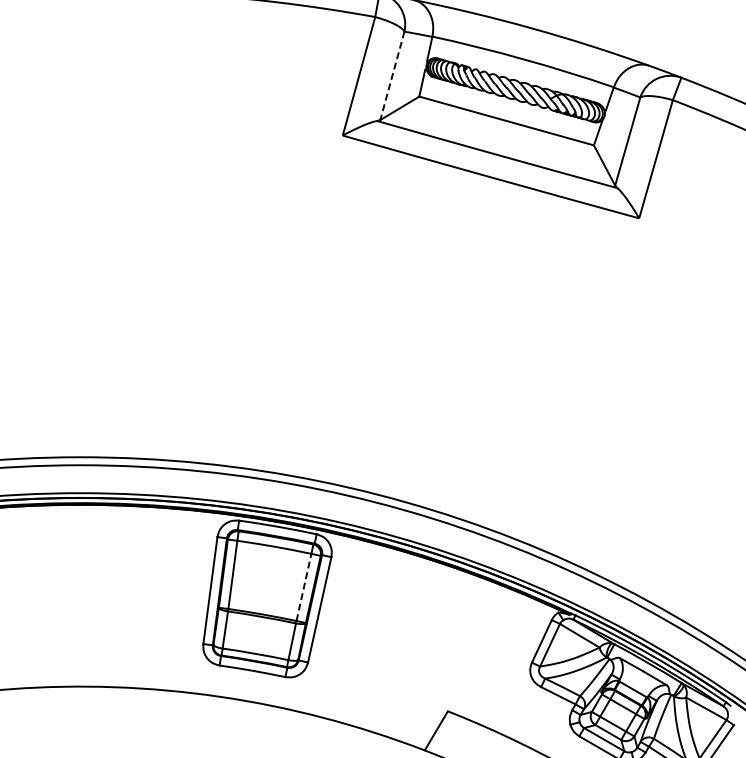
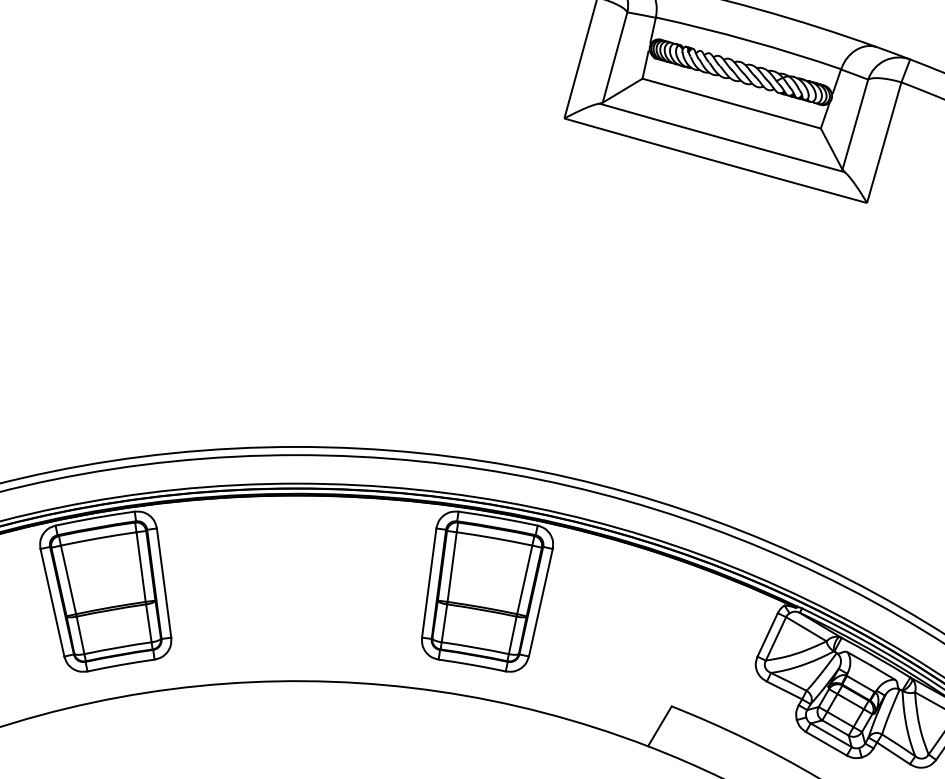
line: (392, 75) -> (615, 57), dashed -> solid
line: (303, 587) -> (524, 579), dashed -> solid

